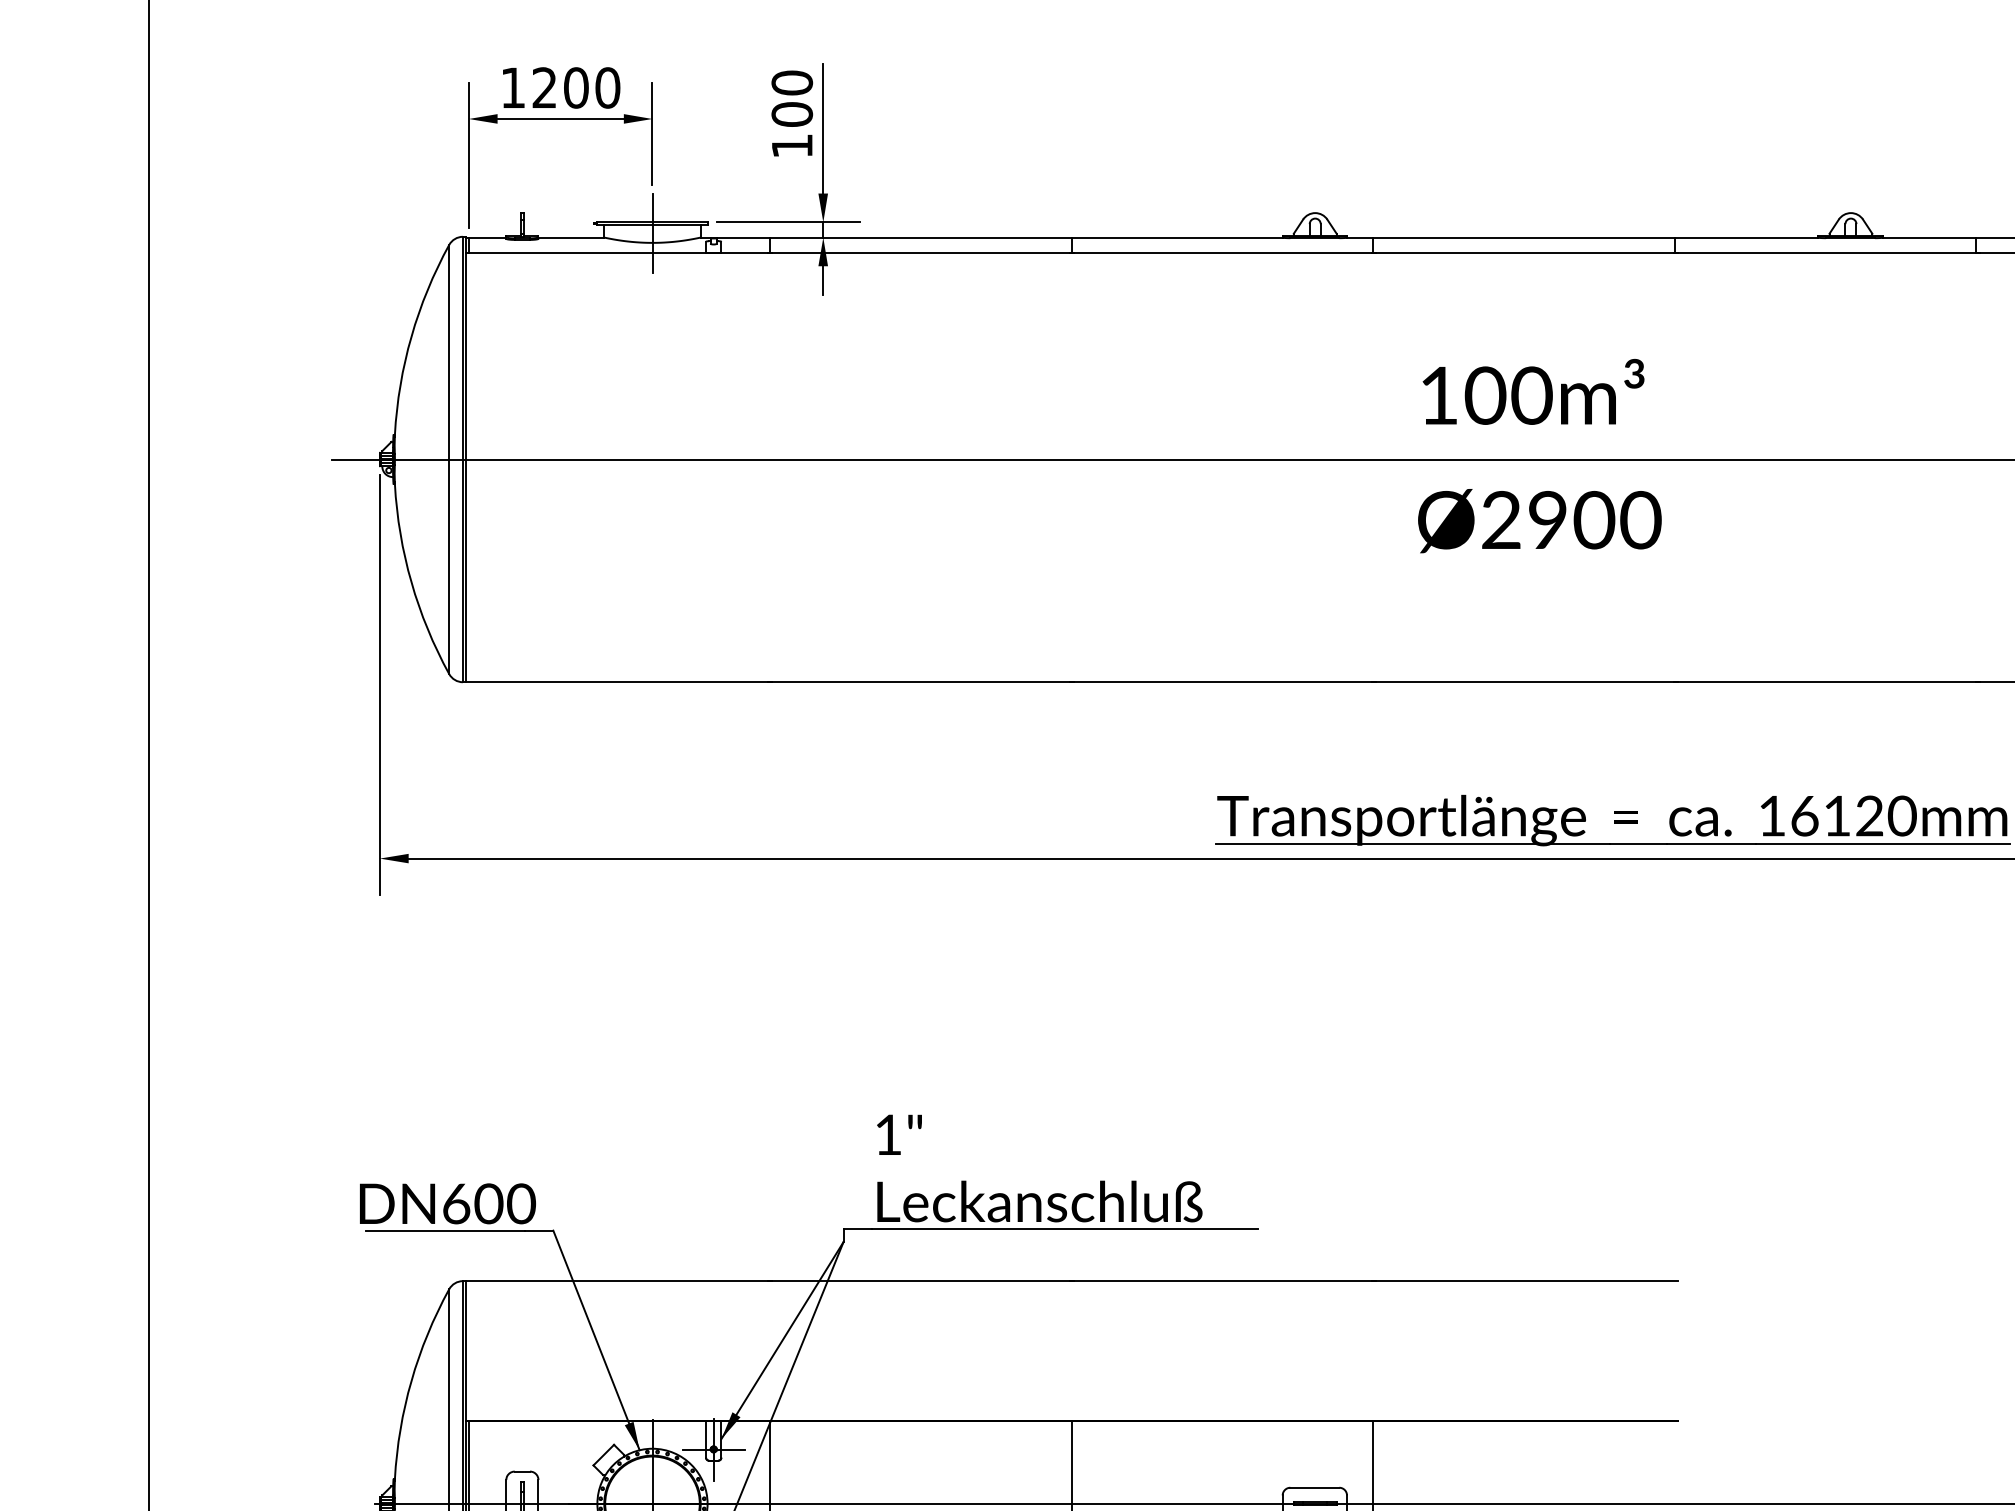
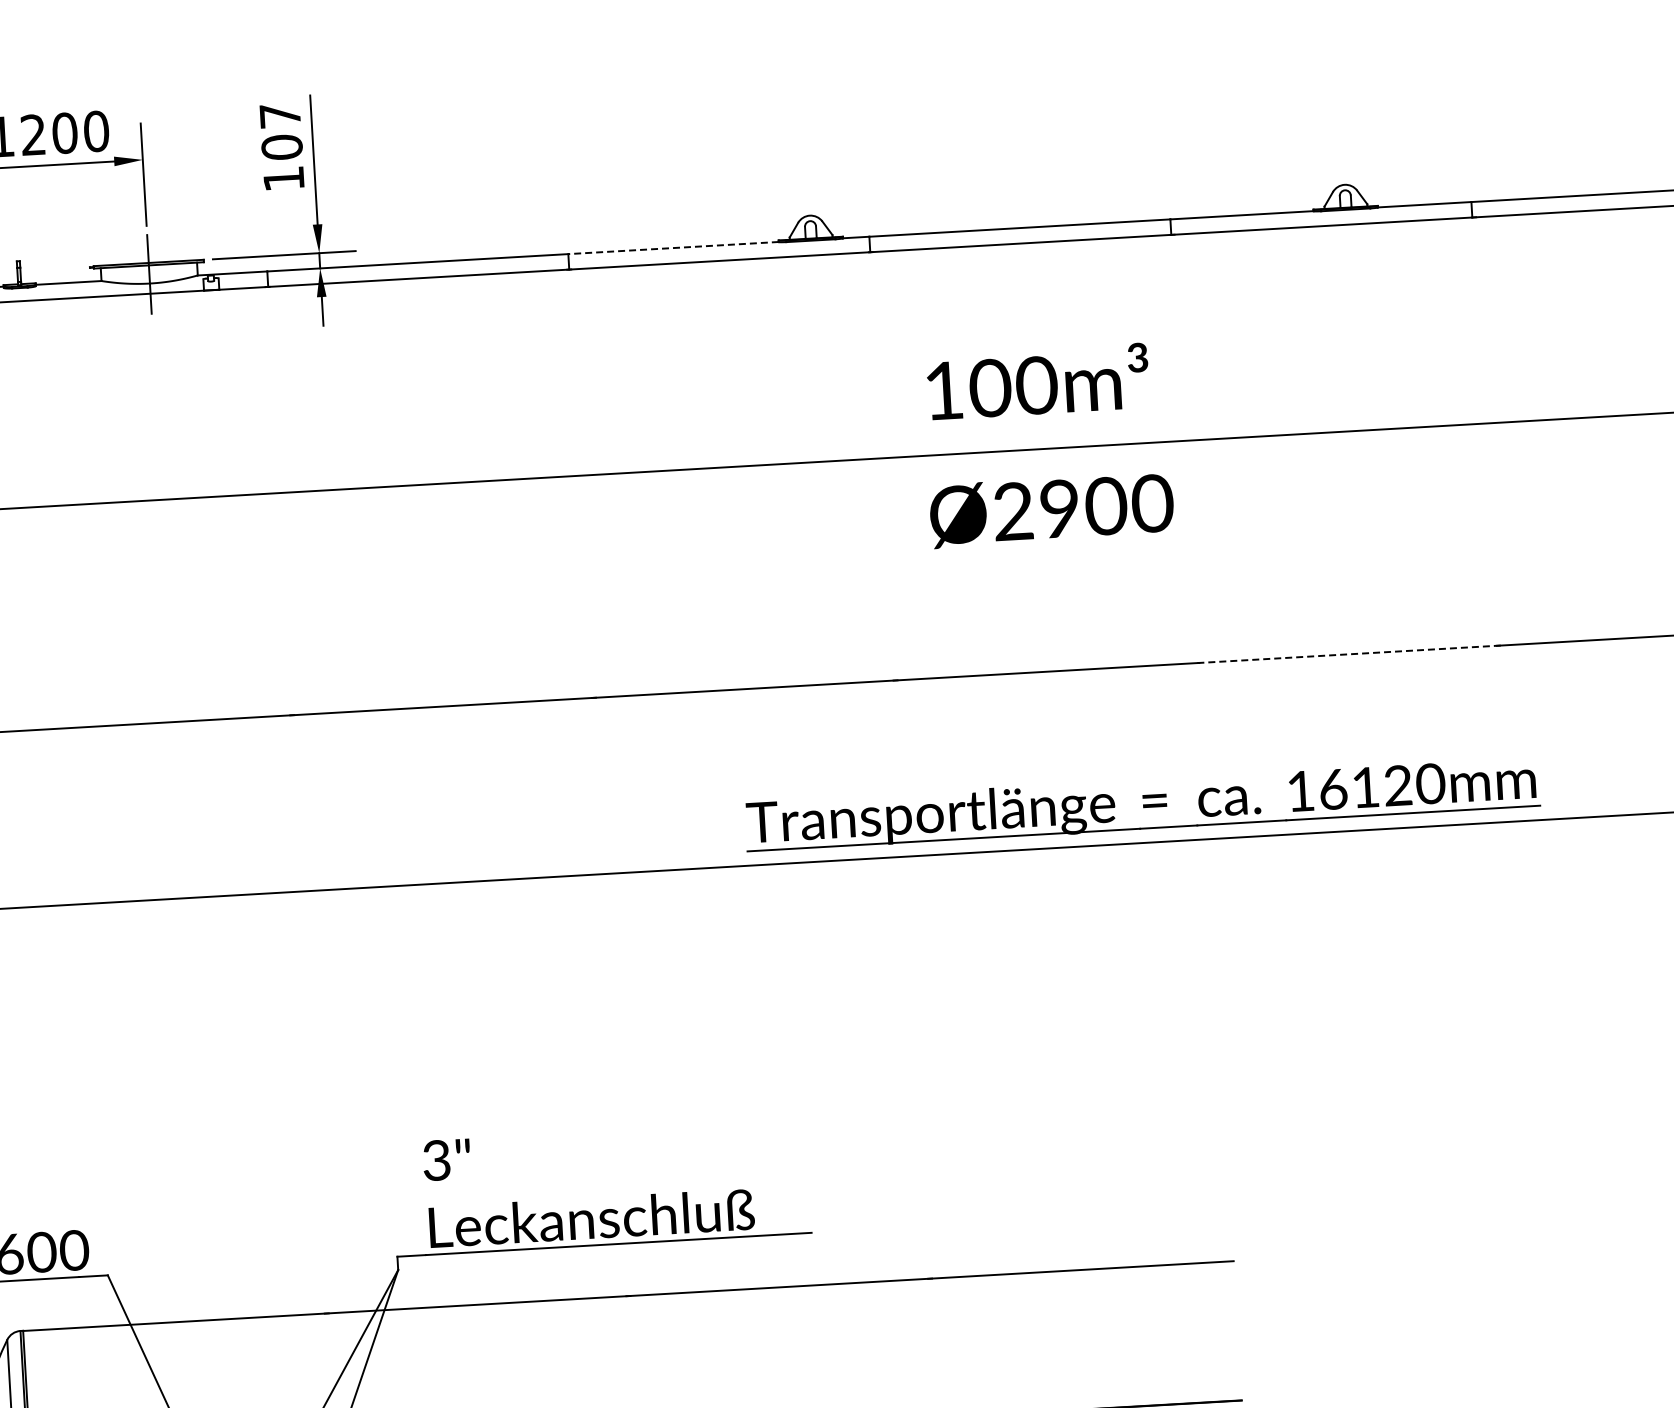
text: (792, 82) -> (280, 115), 100 -> 107
line: (1176, 237) -> (672, 248), solid -> dashed
line: (1826, 682) -> (1347, 654), solid -> dashed
text: (887, 1134) -> (435, 1160), 1" -> 3"

